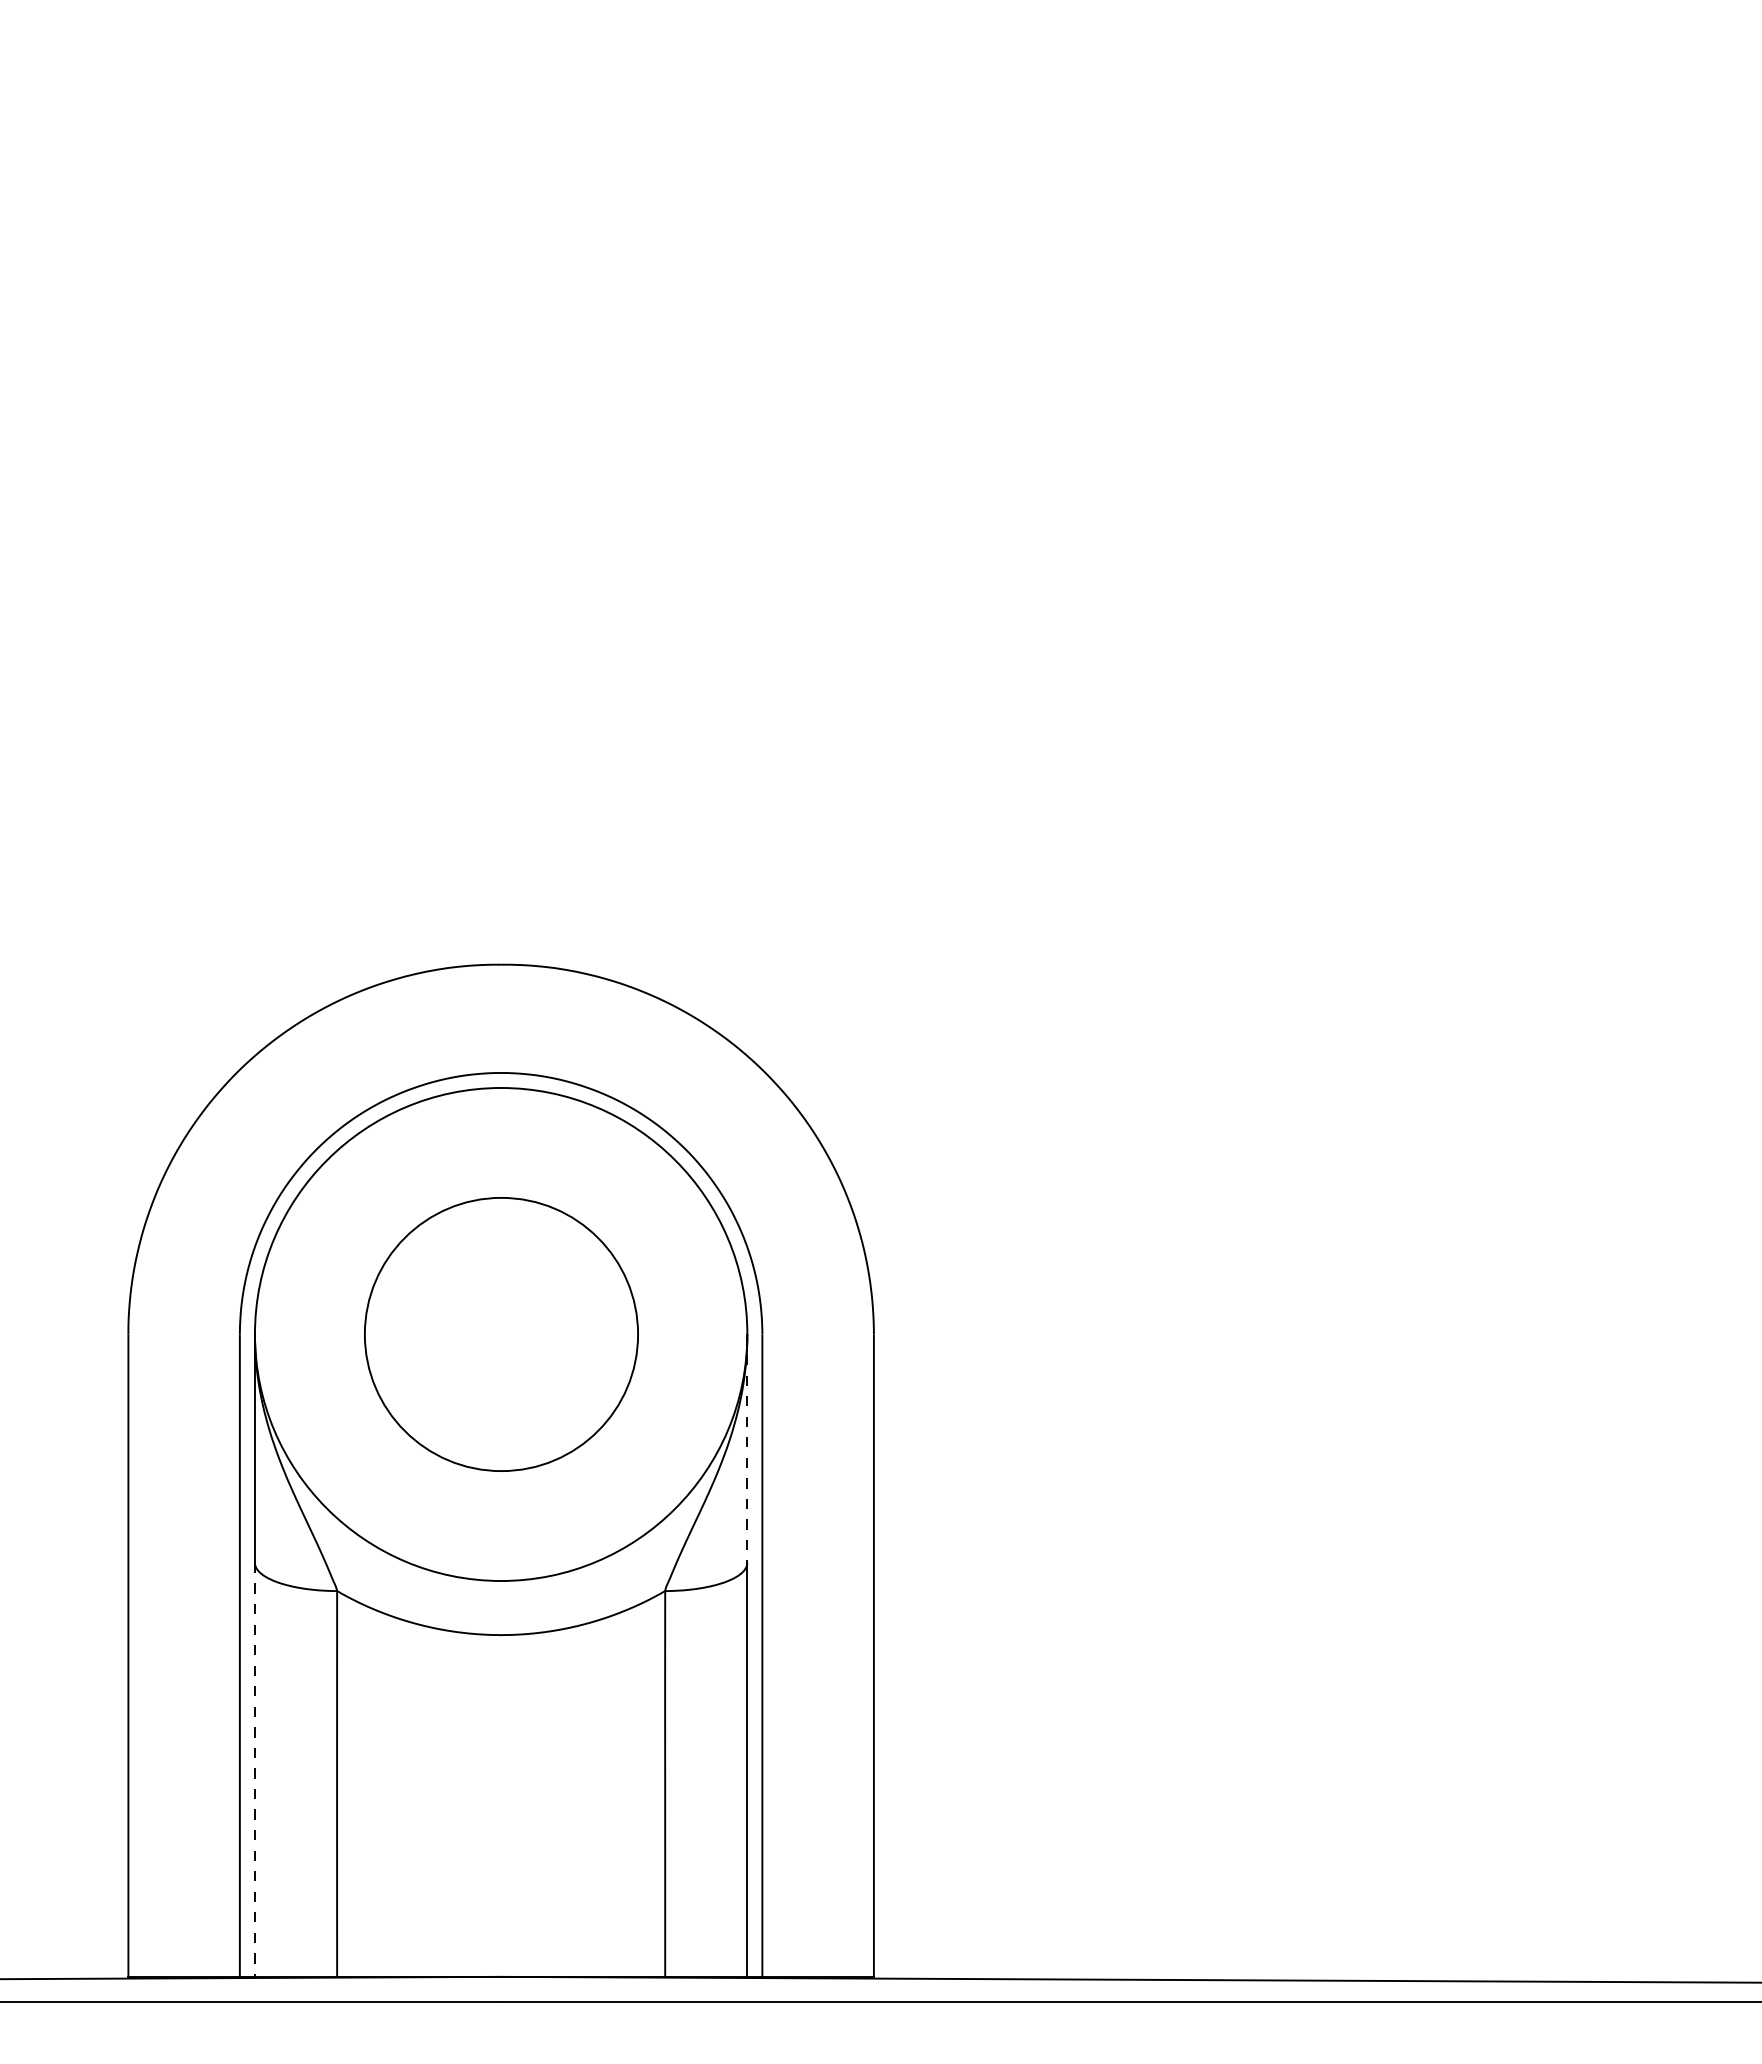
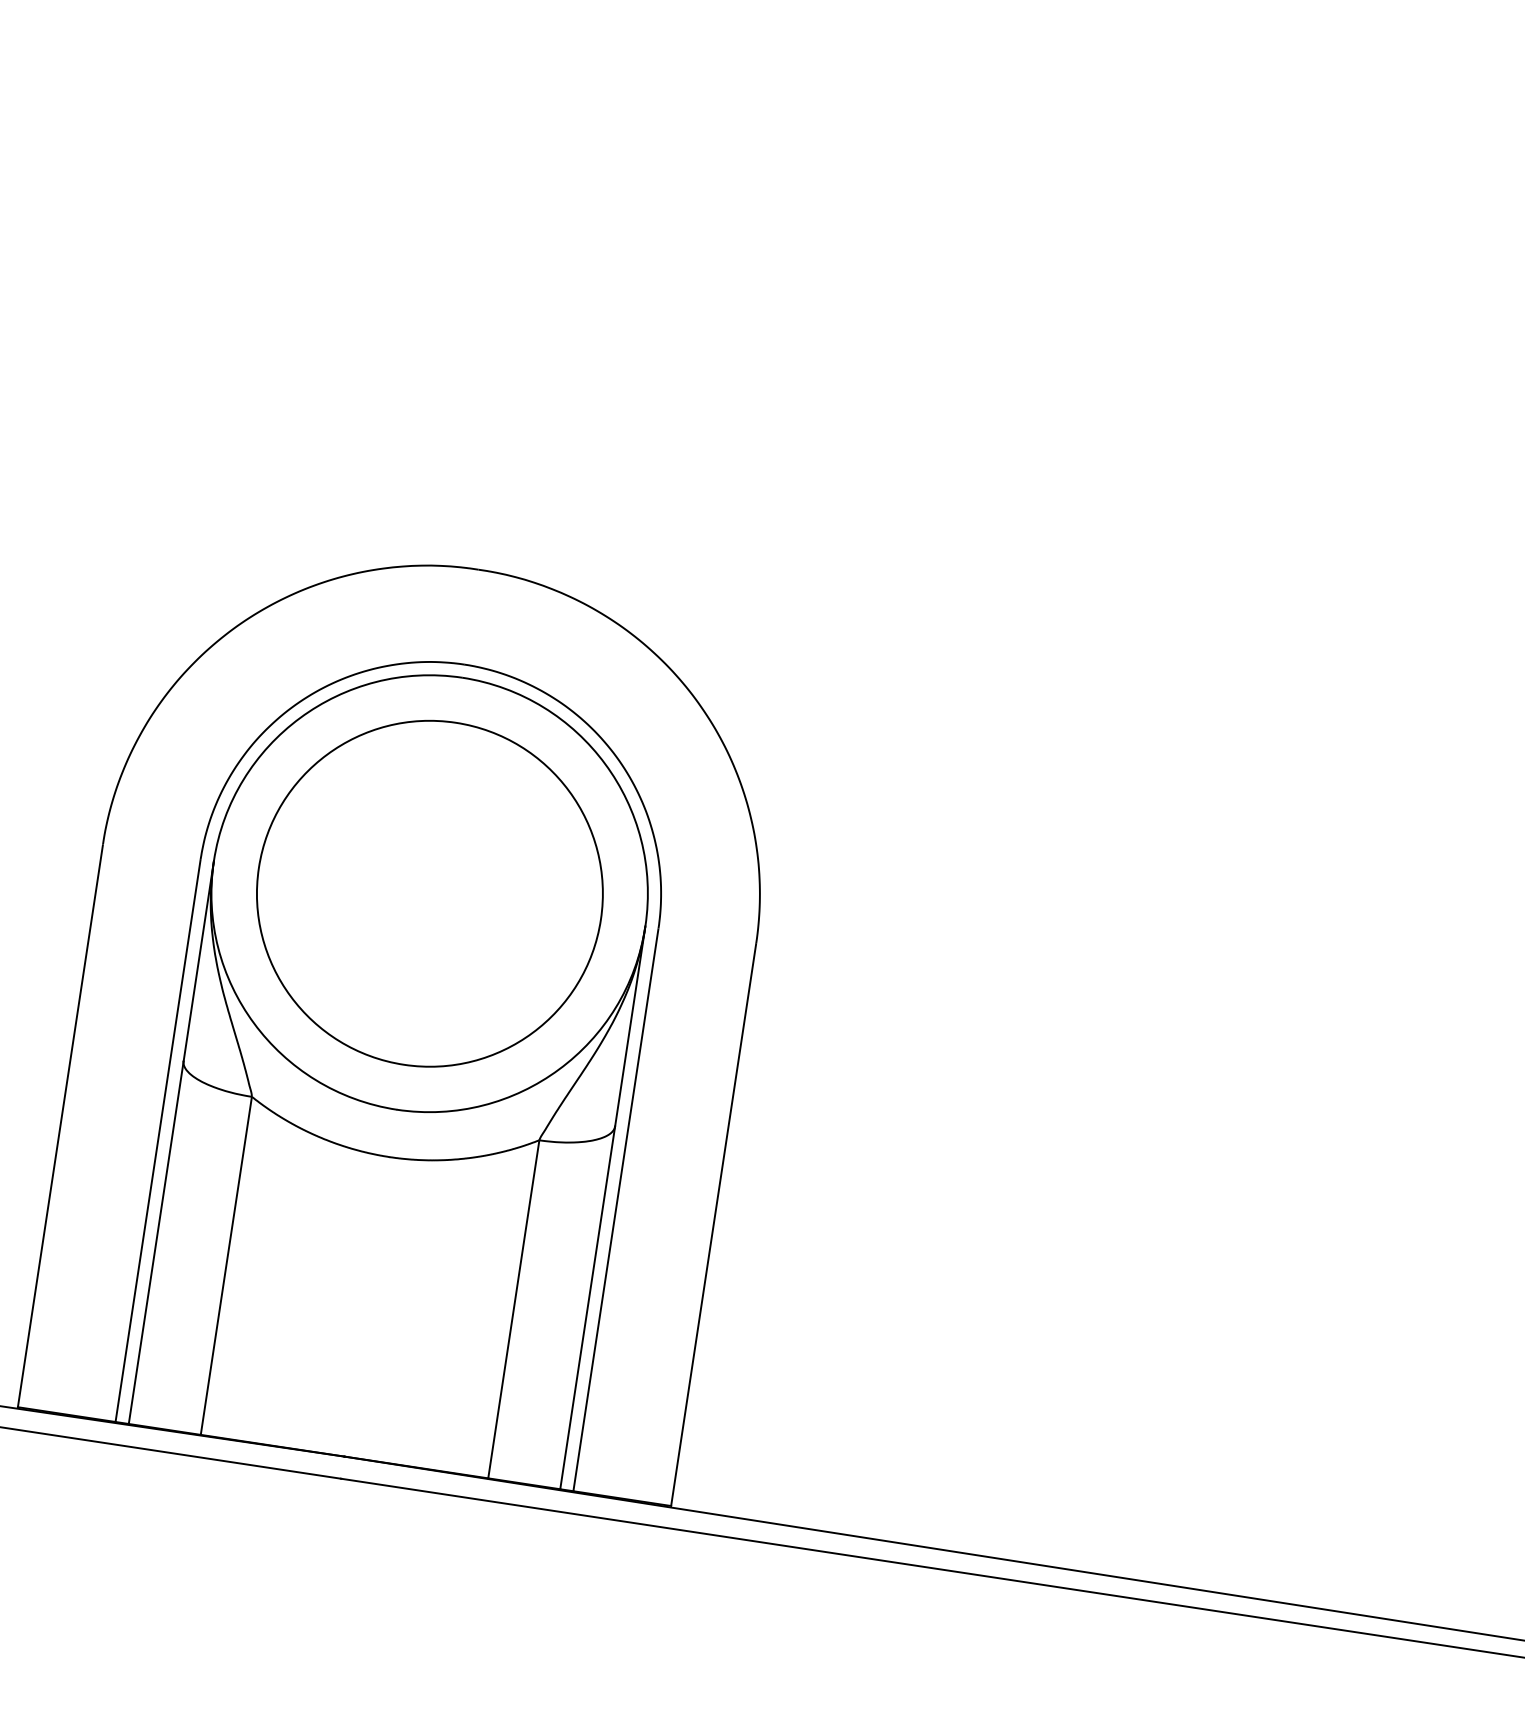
circle: (501, 1334) -> (429, 893), size x1.43
line: (747, 1449) -> (630, 1027), dashed -> solid
line: (254, 1769) -> (155, 1242), dashed -> solid

